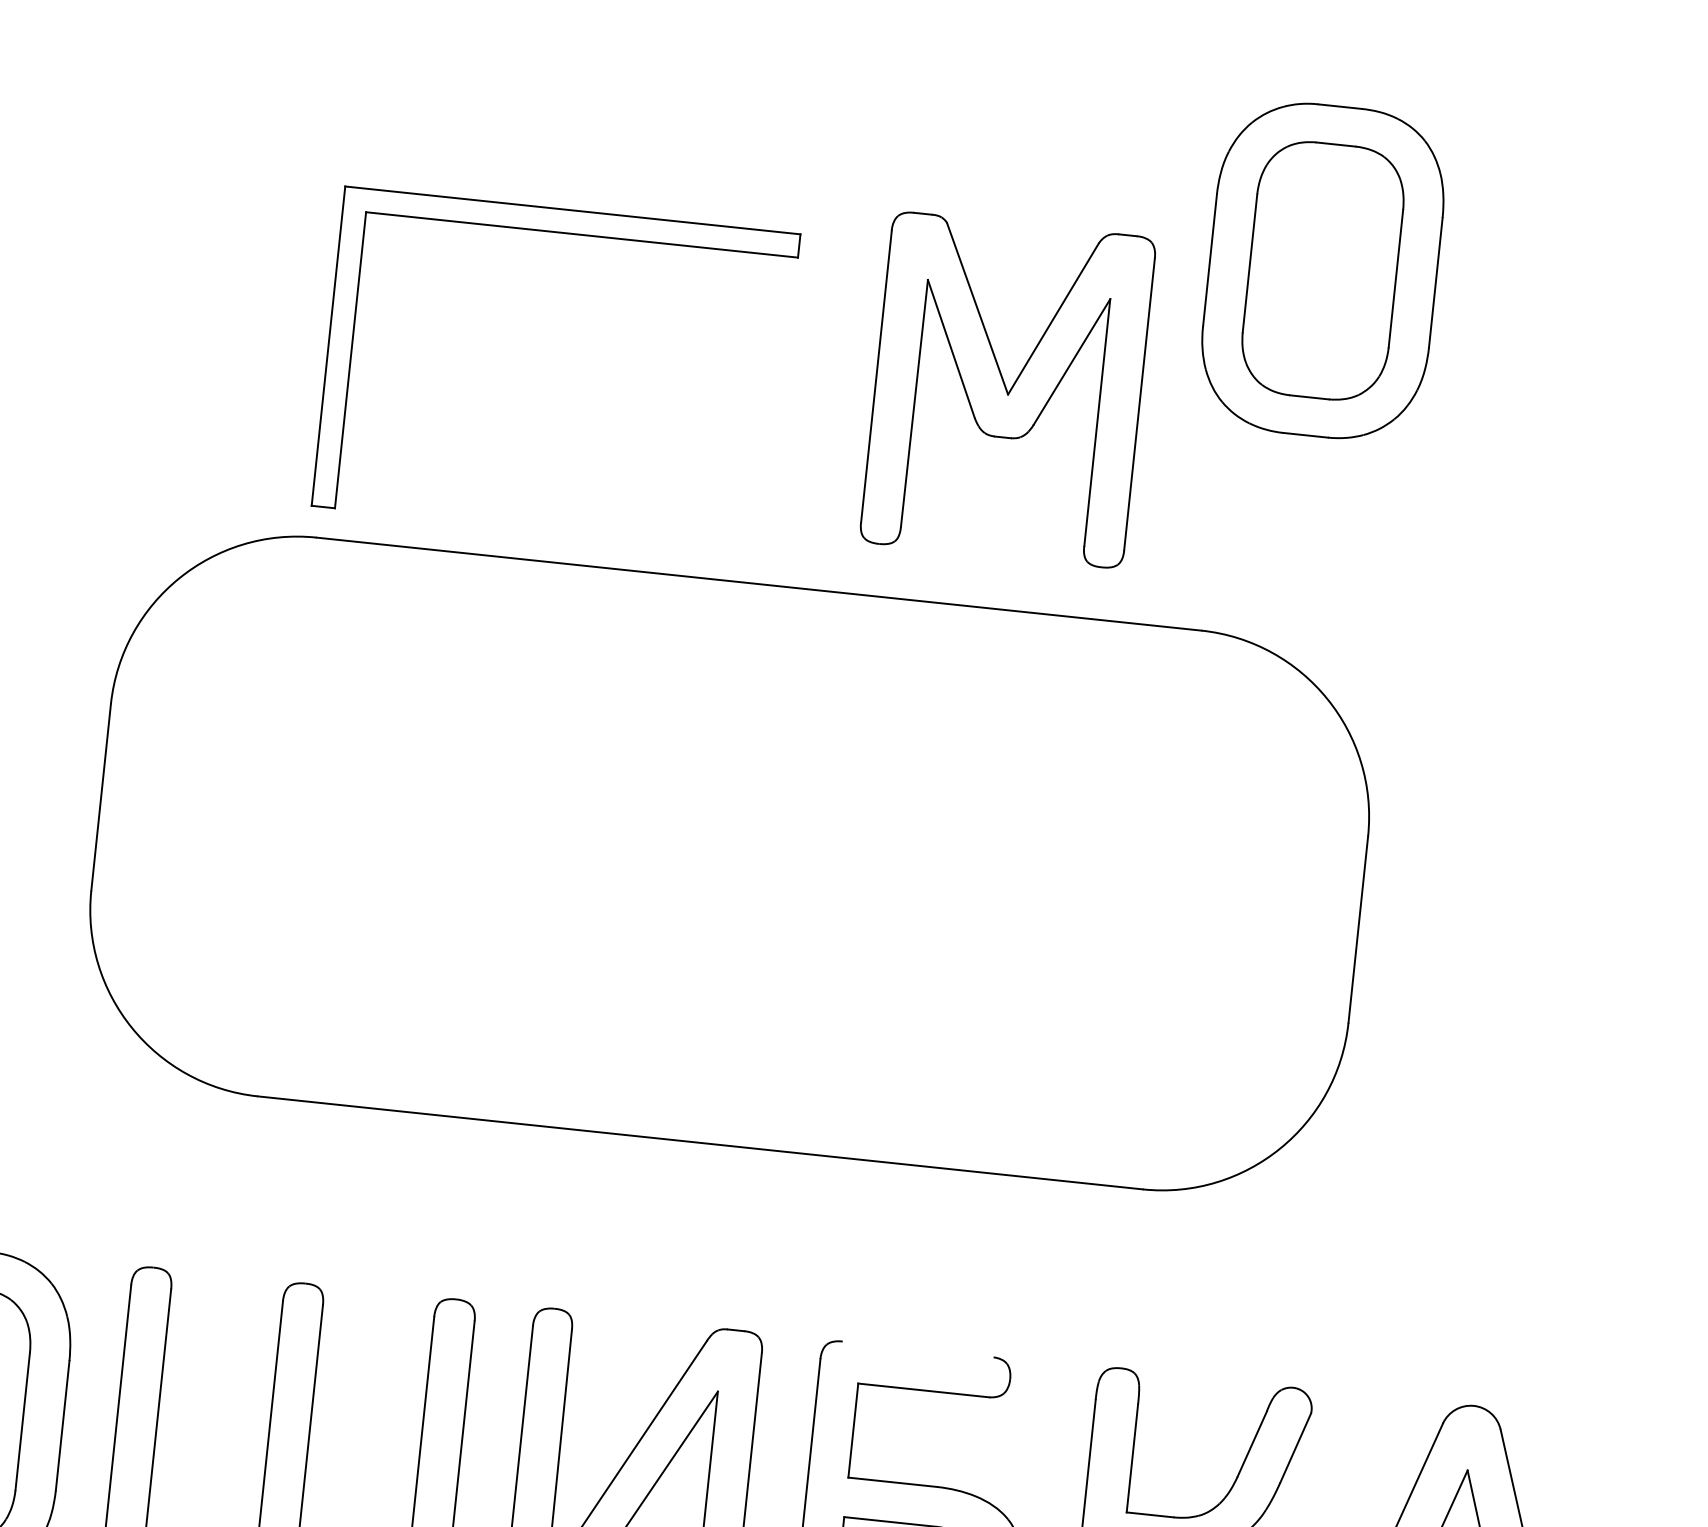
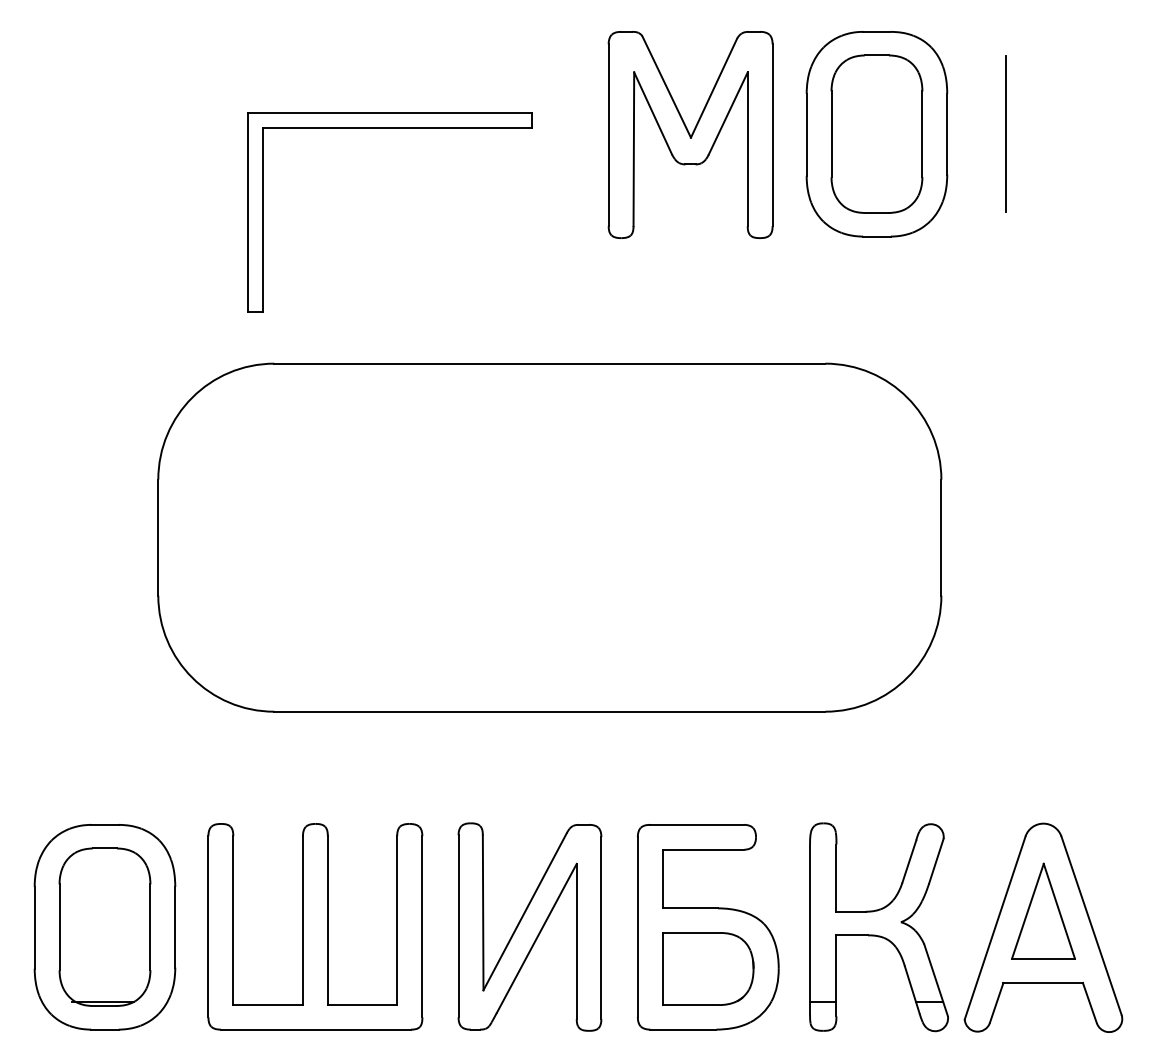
part: (569, 234) -> (389, 128), moved
line: (1530, 293) -> (1006, 134), added
part: (1007, 389) -> (690, 134), moved
line: (918, 1348) -> (697, 824), added

